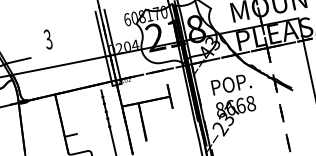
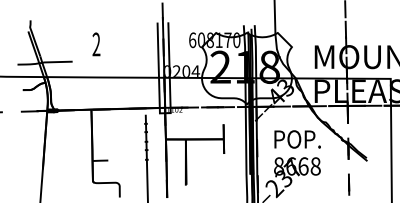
text: (48, 39) -> (96, 44), 3 -> 2

